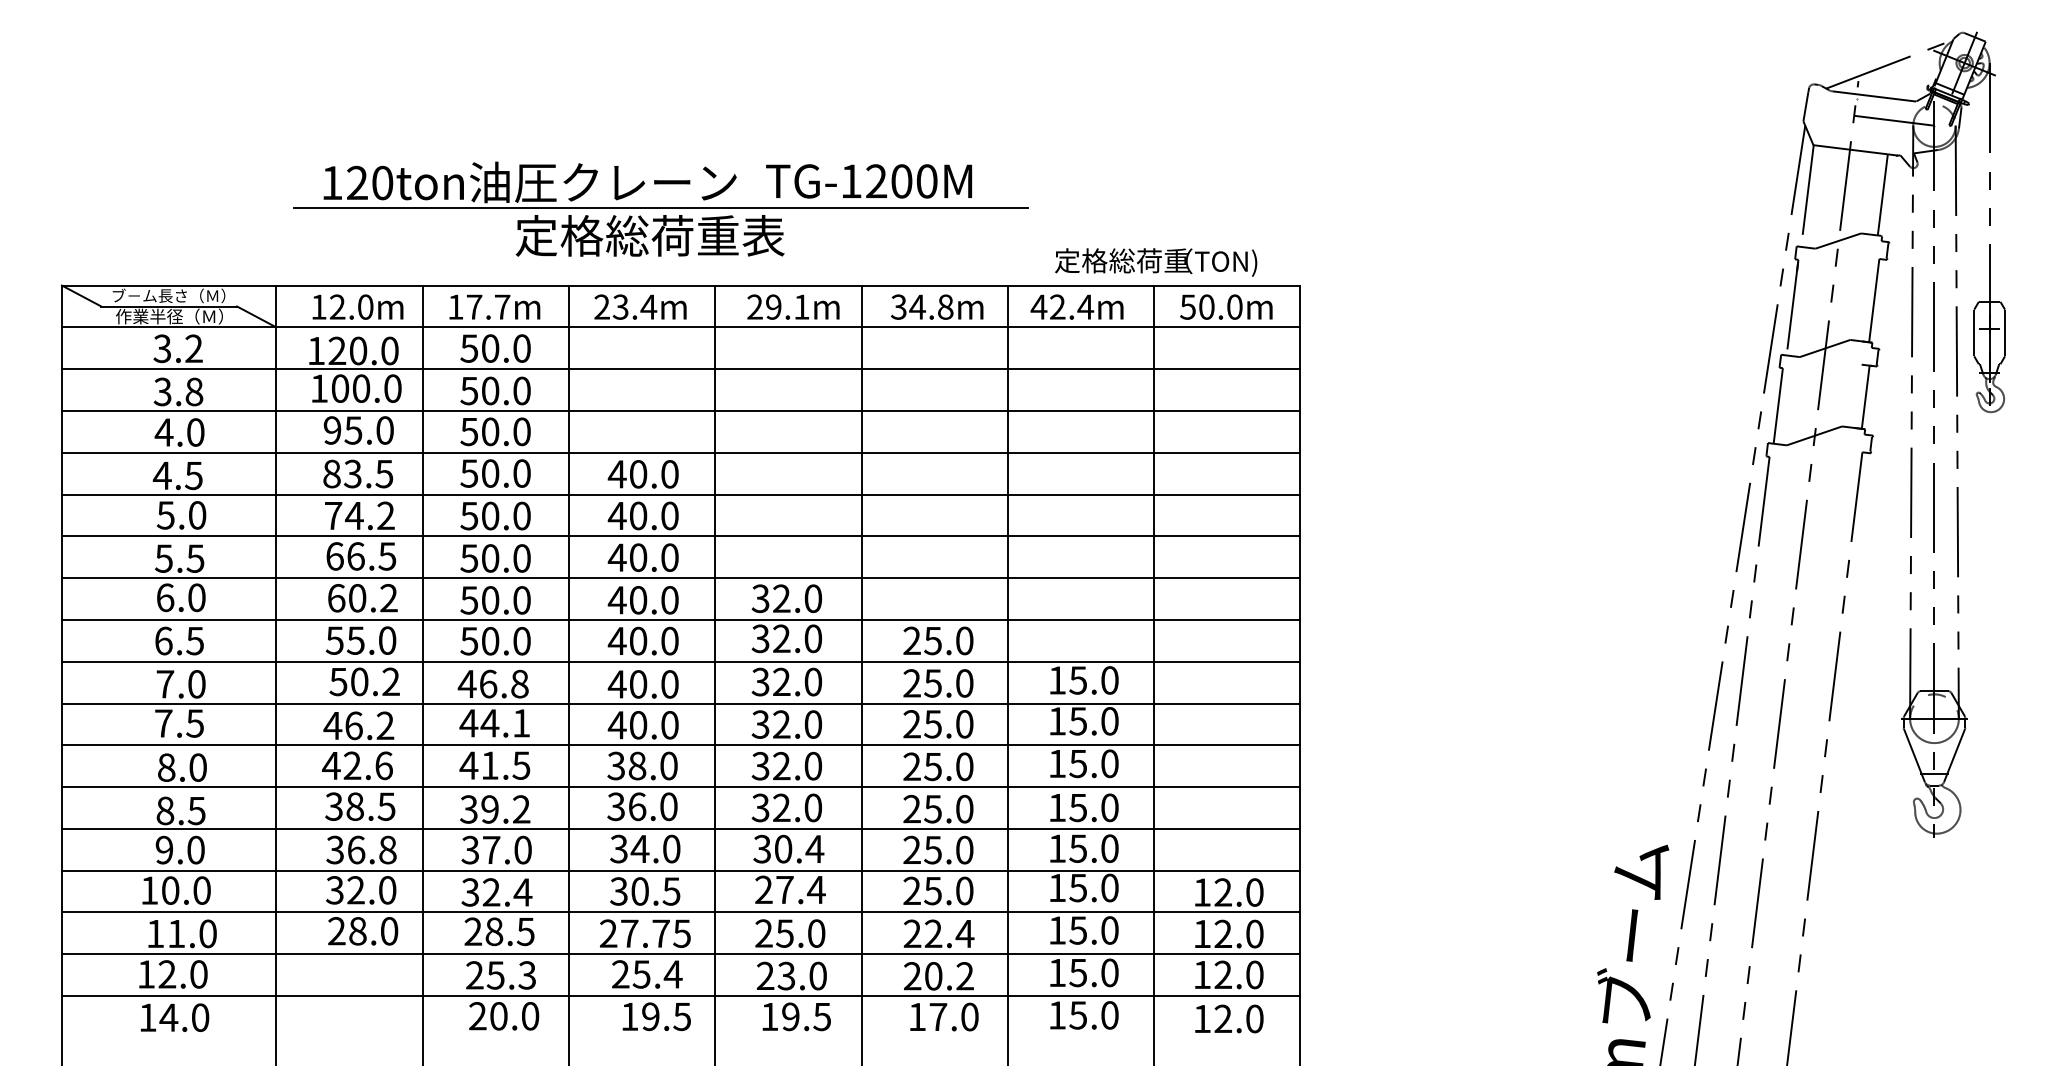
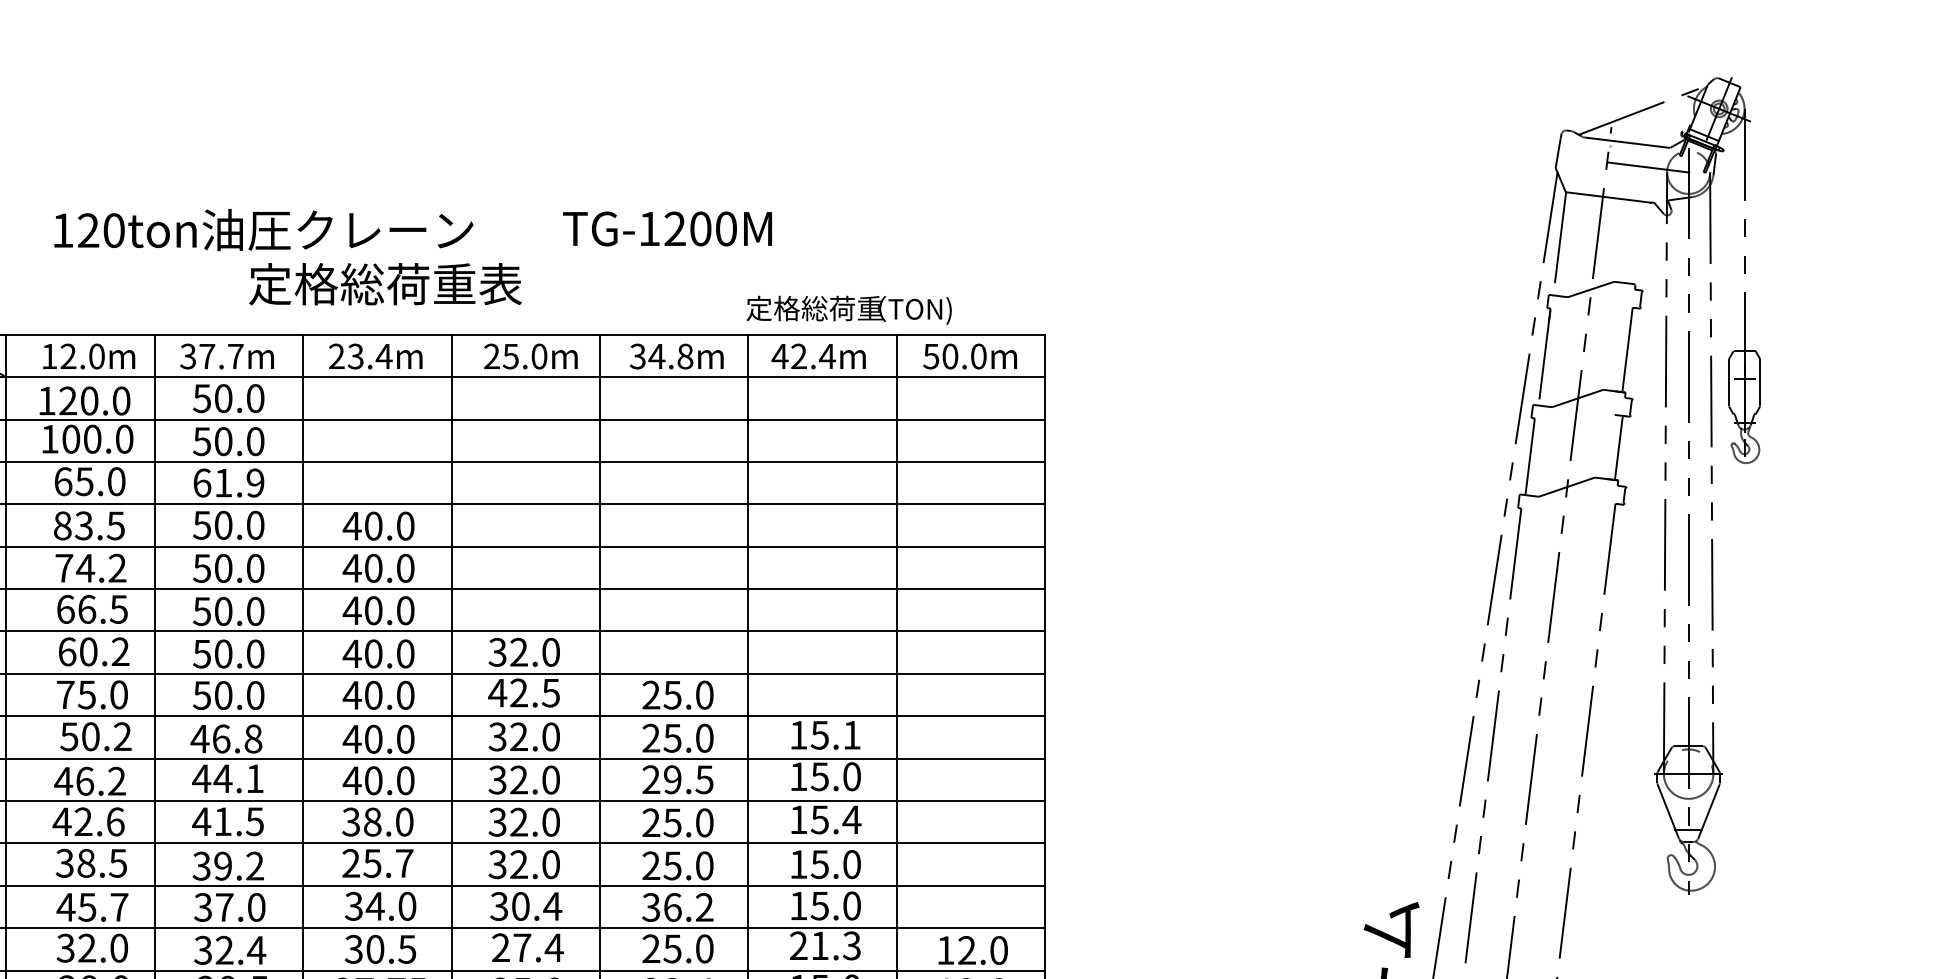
text: (868, 181) -> (666, 229), moved
line: (1882, 194) -> (1635, 242), removed
line: (660, 208) -> (396, 256), removed
text: (1156, 262) -> (849, 310), moved
text: (455, 306) -> (188, 355), 17.7m -> 37.7m
text: (787, 306) -> (524, 355), 29.1m -> 25.0m
text: (332, 430) -> (63, 481), 95.0 -> 65.0
text: (495, 431) -> (228, 482), 50.0 -> 61.9
text: (786, 638) -> (523, 692), 32.0 -> 42.5
text: (334, 640) -> (65, 694), 55.0 -> 75.0
text: (1109, 680) -> (851, 735), 15.0 -> 15.1
text: (948, 724) -> (688, 779), 25.0 -> 29.5
text: (1109, 763) -> (851, 819), 15.0 -> 15.4
text: (642, 806) -> (377, 863), 36.0 -> 25.7
text: (360, 849) -> (91, 906), 36.8 -> 45.7
text: (938, 849) -> (678, 906), 25.0 -> 36.2
text: (1083, 887) -> (825, 945), 15.0 -> 21.3

